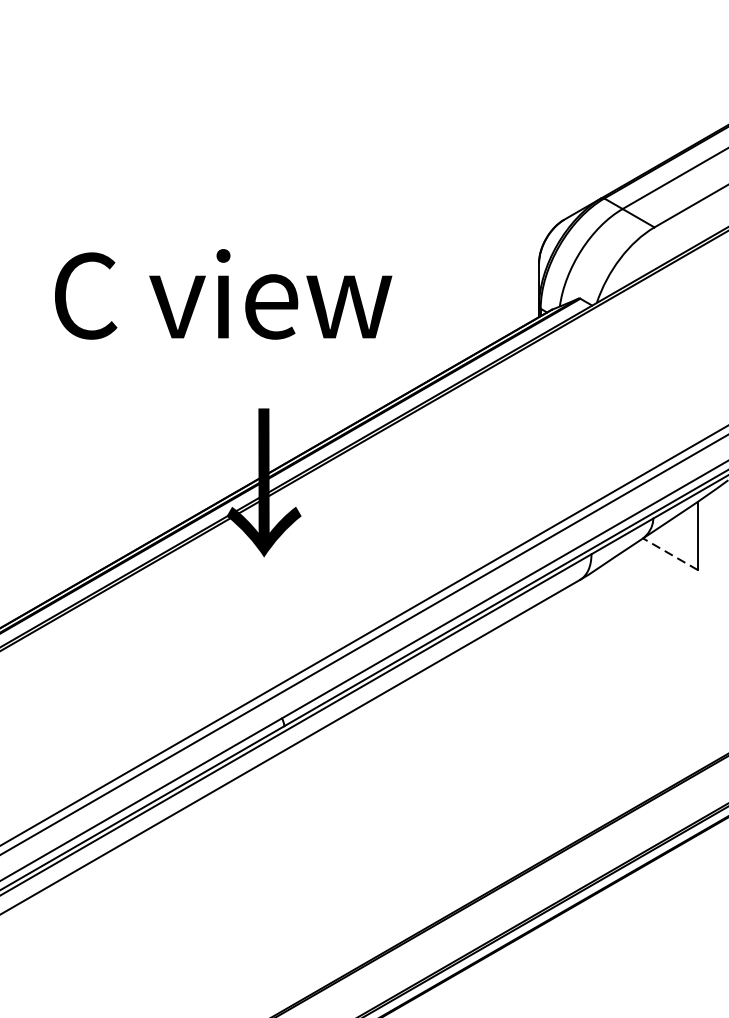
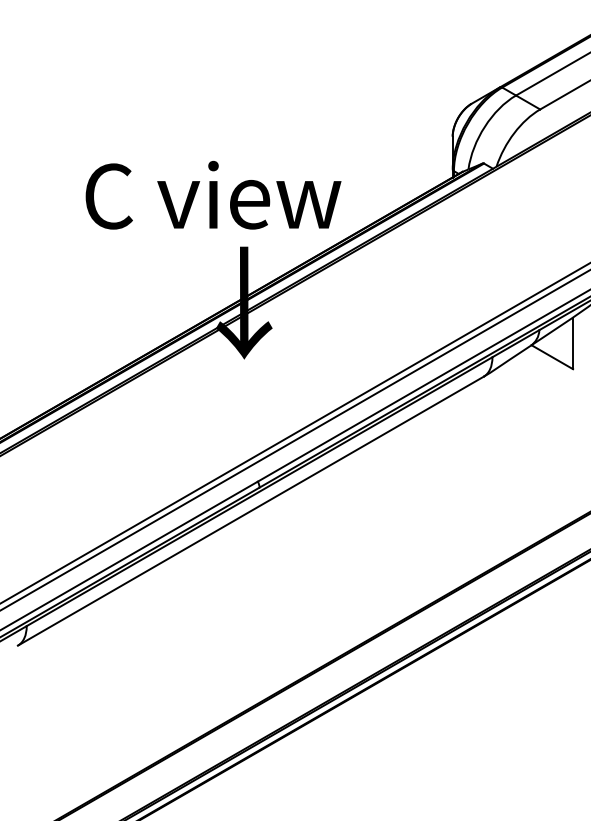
text: (223, 293) -> (213, 194), moved
line: (670, 554) -> (552, 357), dashed -> solid

